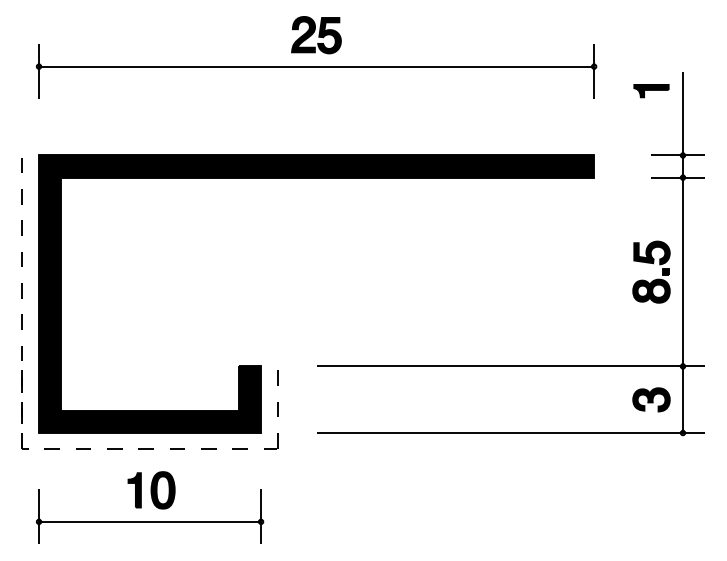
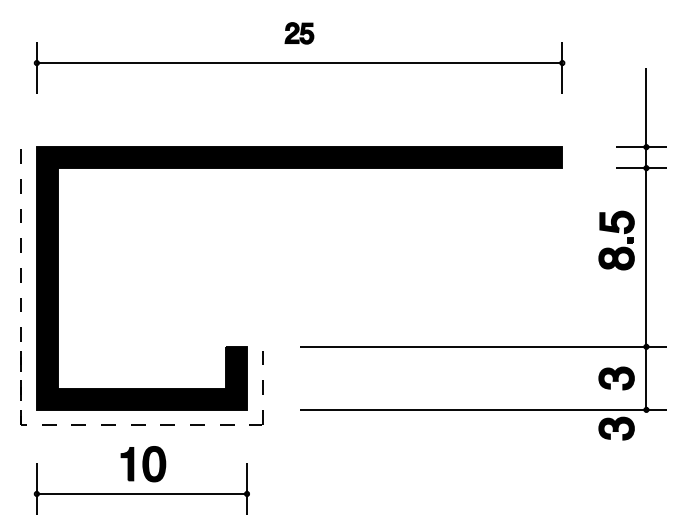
part: (316, 35) -> (299, 33), size x0.6
part: (651, 91) -> (616, 86), removed
part: (653, 264) -> (618, 233), moved
part: (651, 452) -> (616, 428), added

